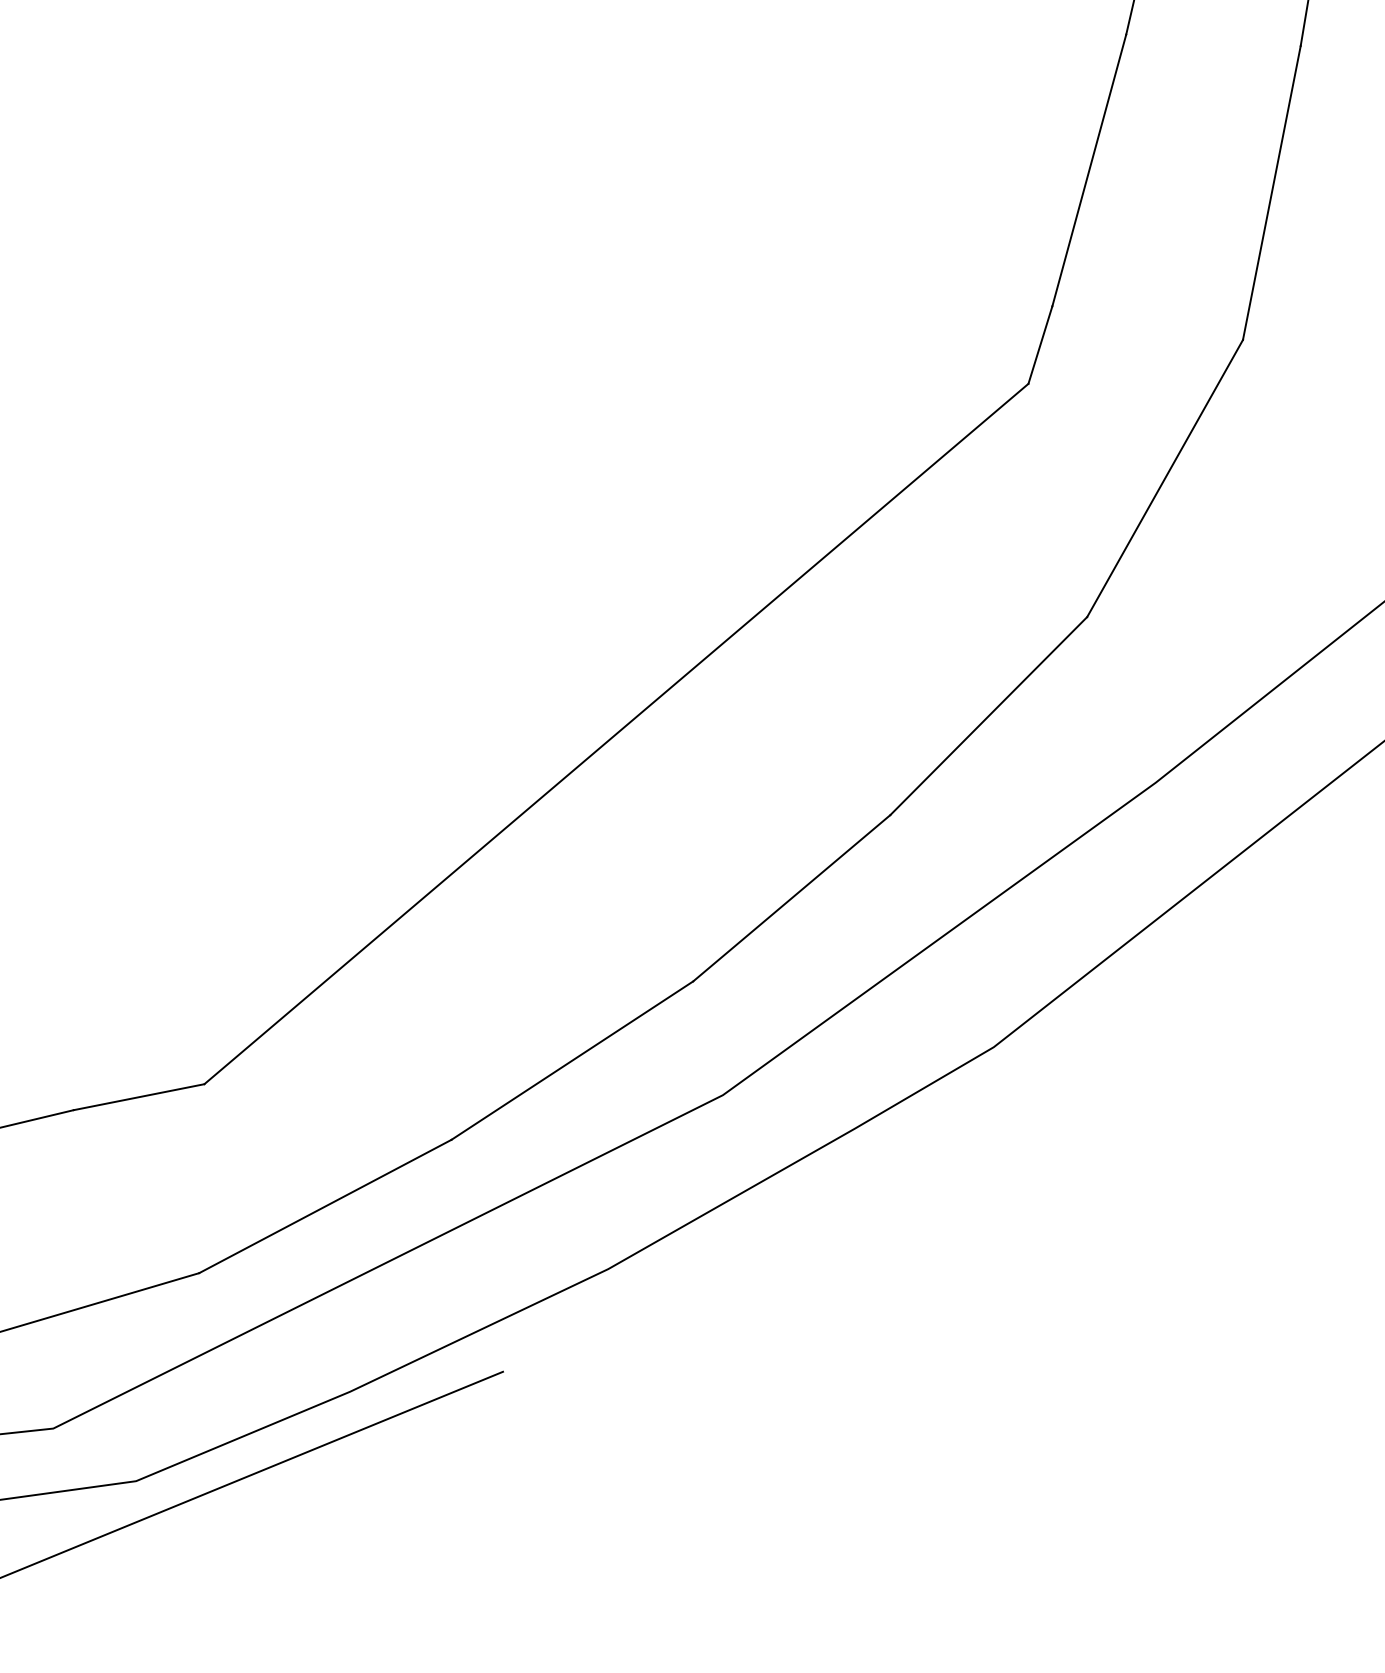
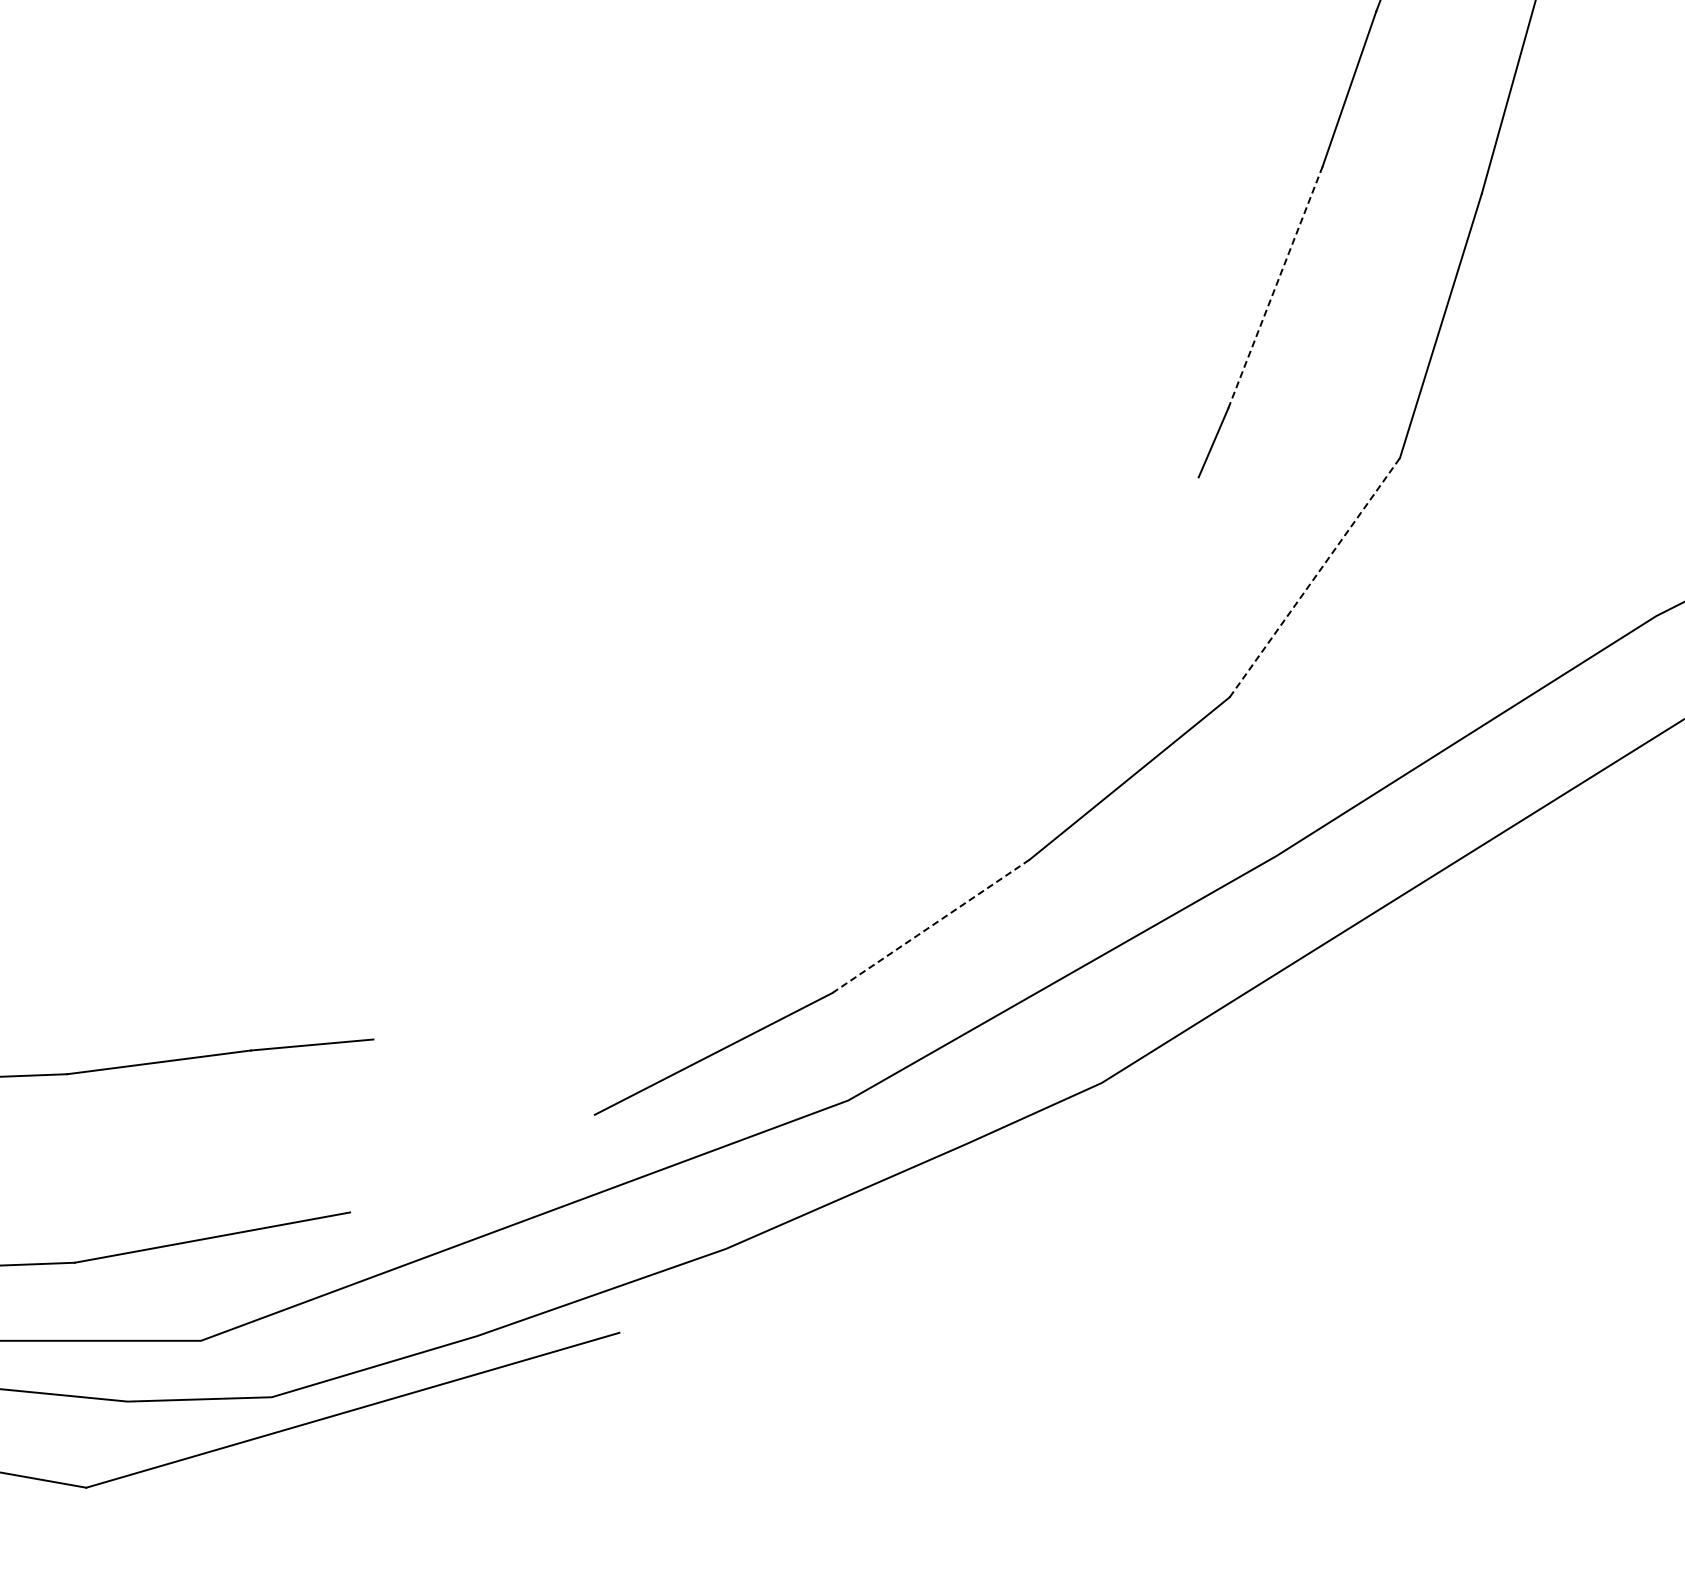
line: (1089, 170) -> (1275, 287), solid -> dashed
line: (1164, 478) -> (1314, 577), solid -> dashed
line: (615, 734) -> (785, 758), removed
line: (792, 898) -> (931, 926), solid -> dashed
line: (325, 1206) -> (472, 1163), removed

